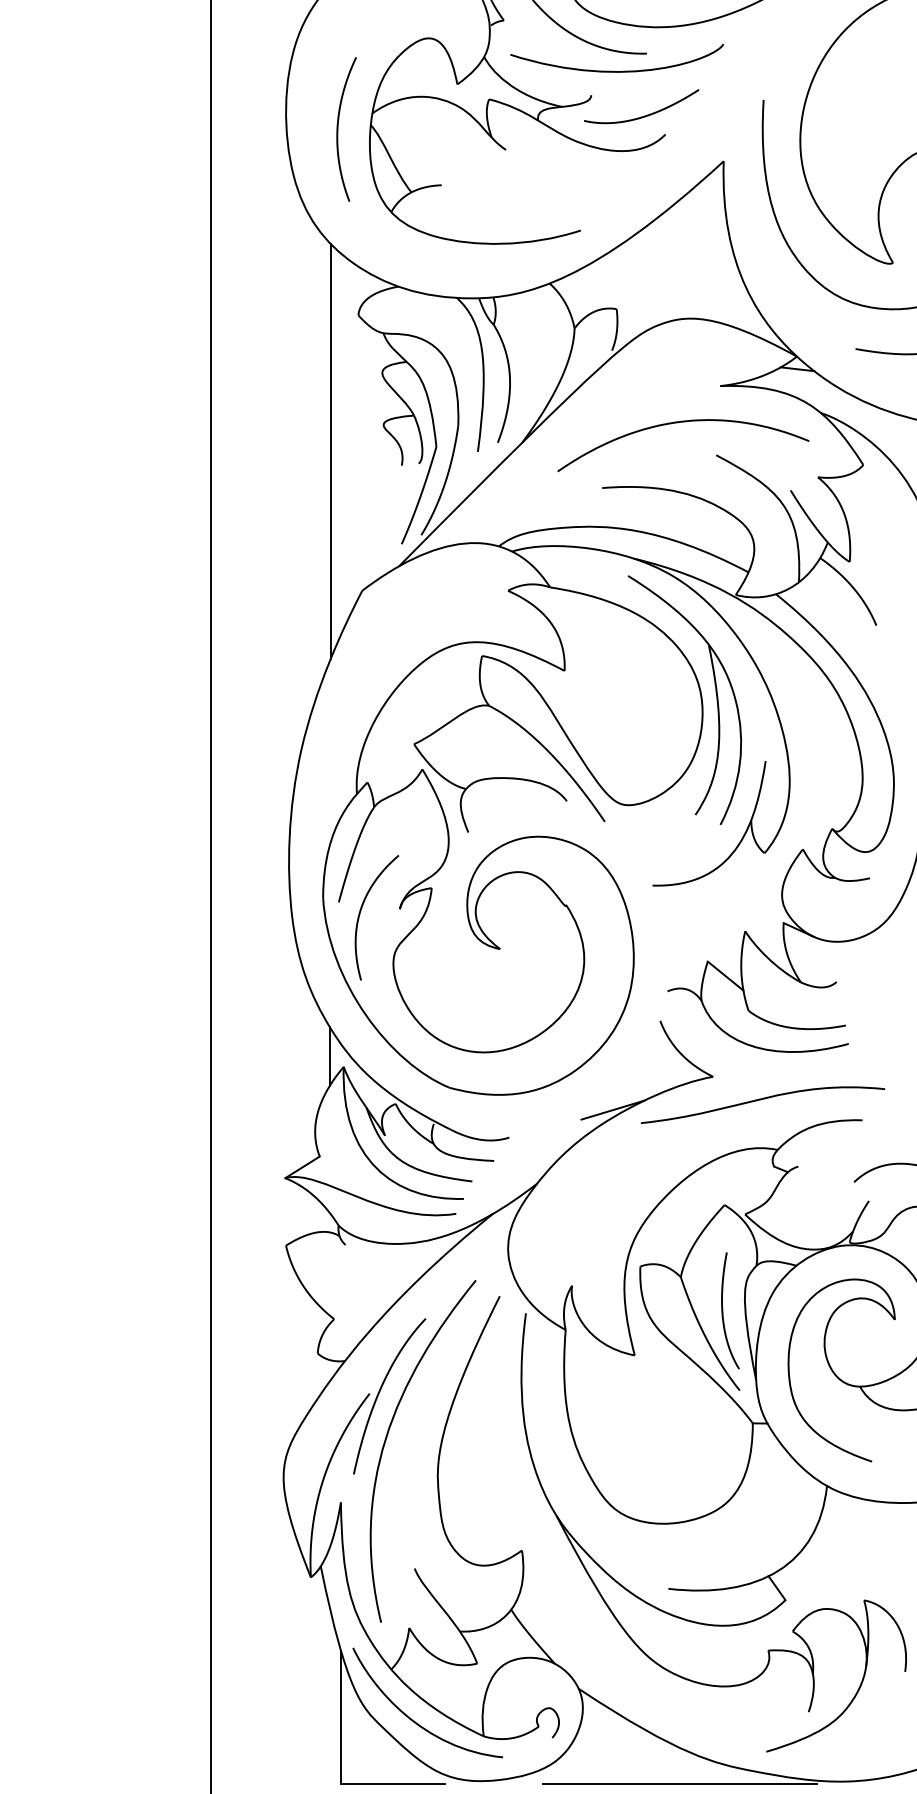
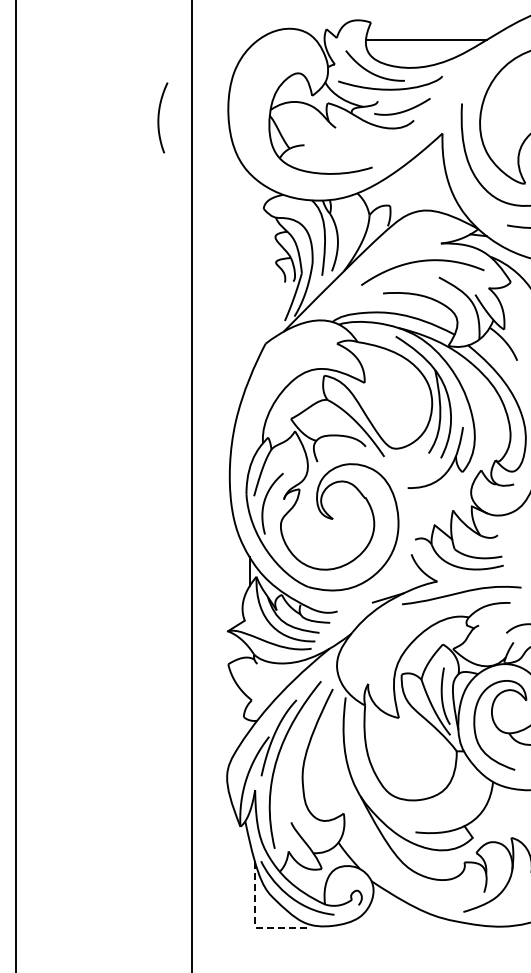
curve: (339, 128) -> (159, 117), moved
line: (331, 451) -> (250, 275), removed
line: (341, 1771) -> (255, 921), solid -> dashed
line: (680, 1785) -> (421, 928), removed

